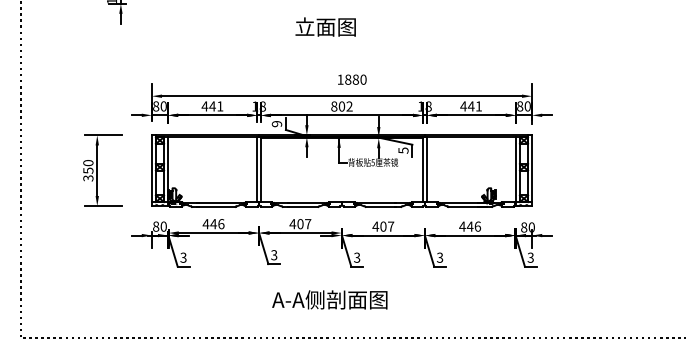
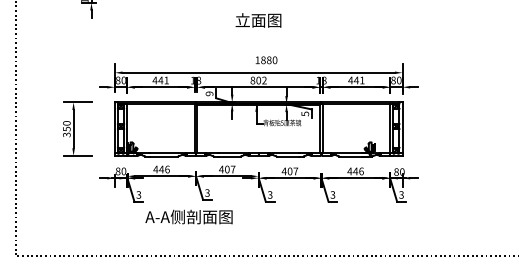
text: (325, 26) -> (258, 20), moved
text: (329, 299) -> (188, 216), moved

